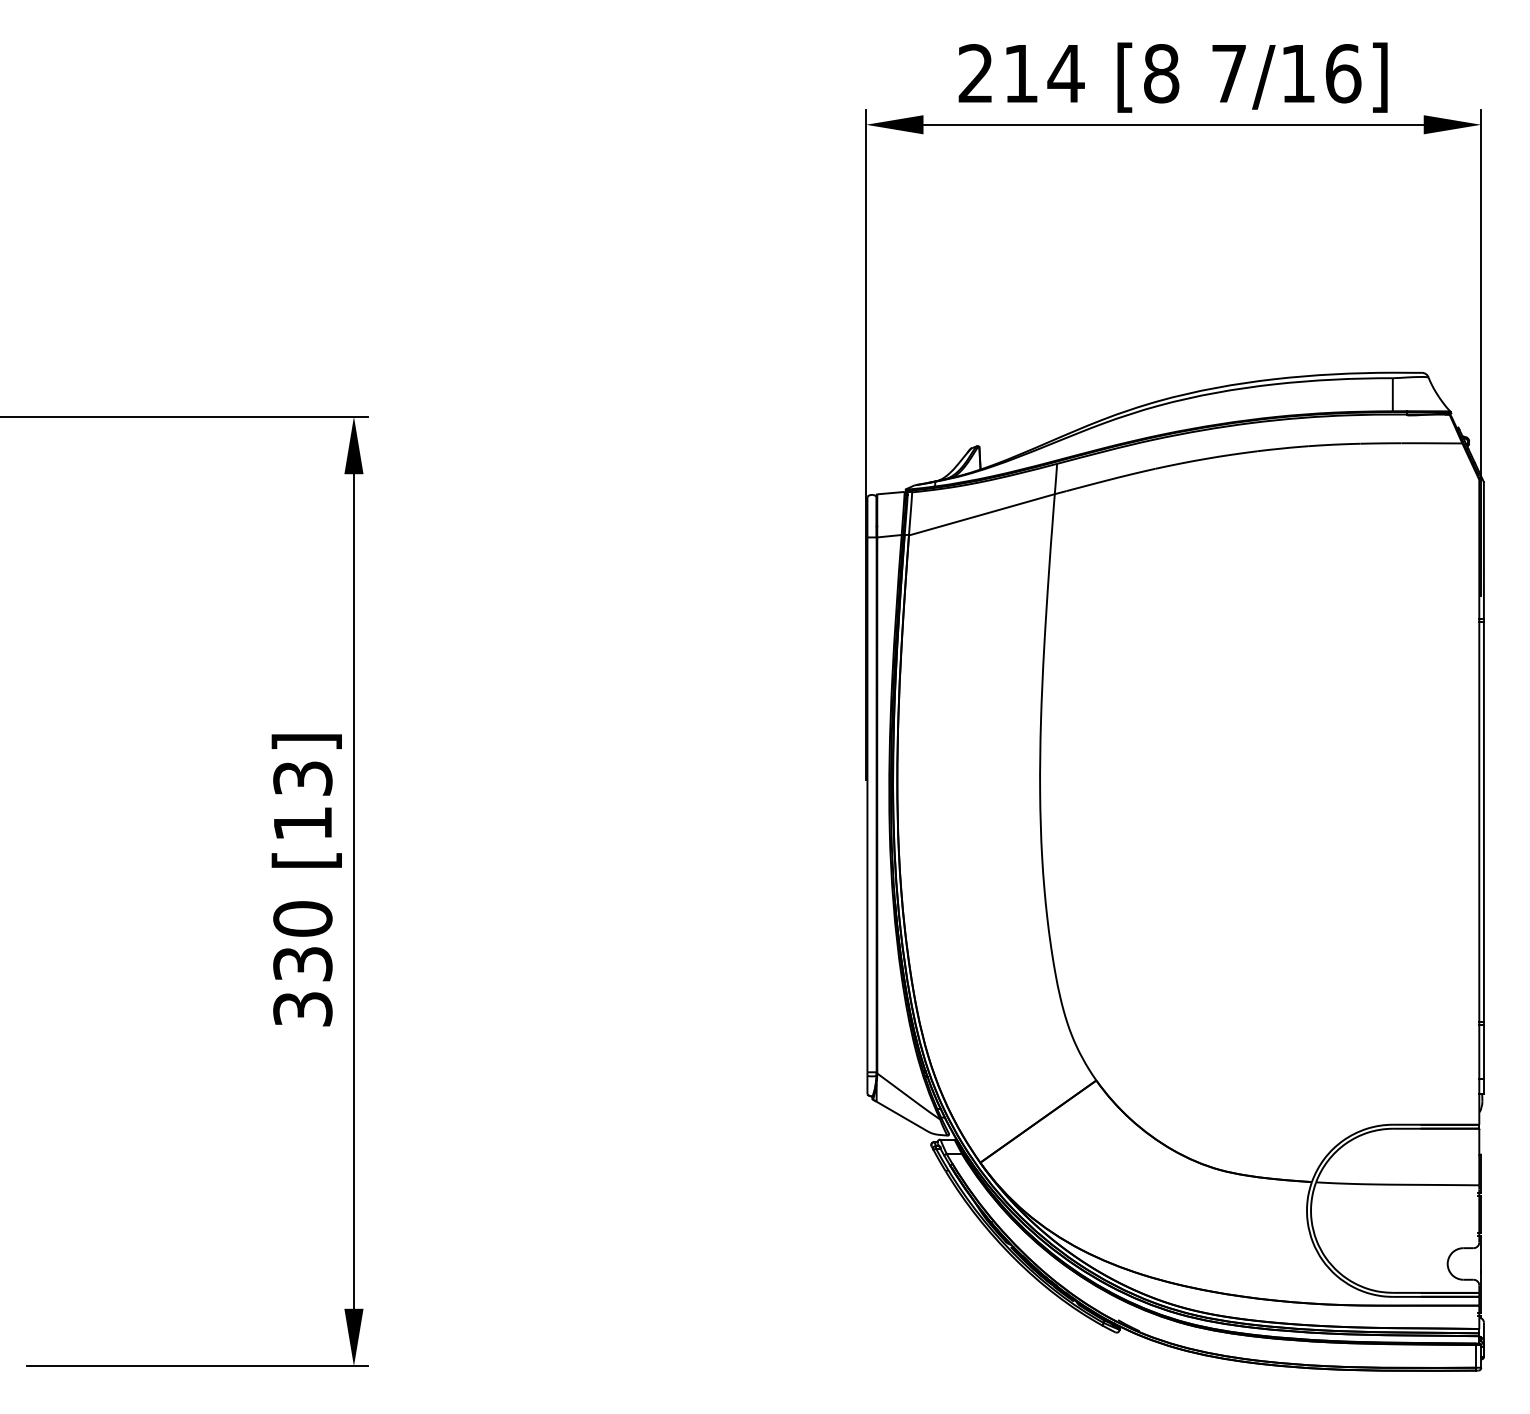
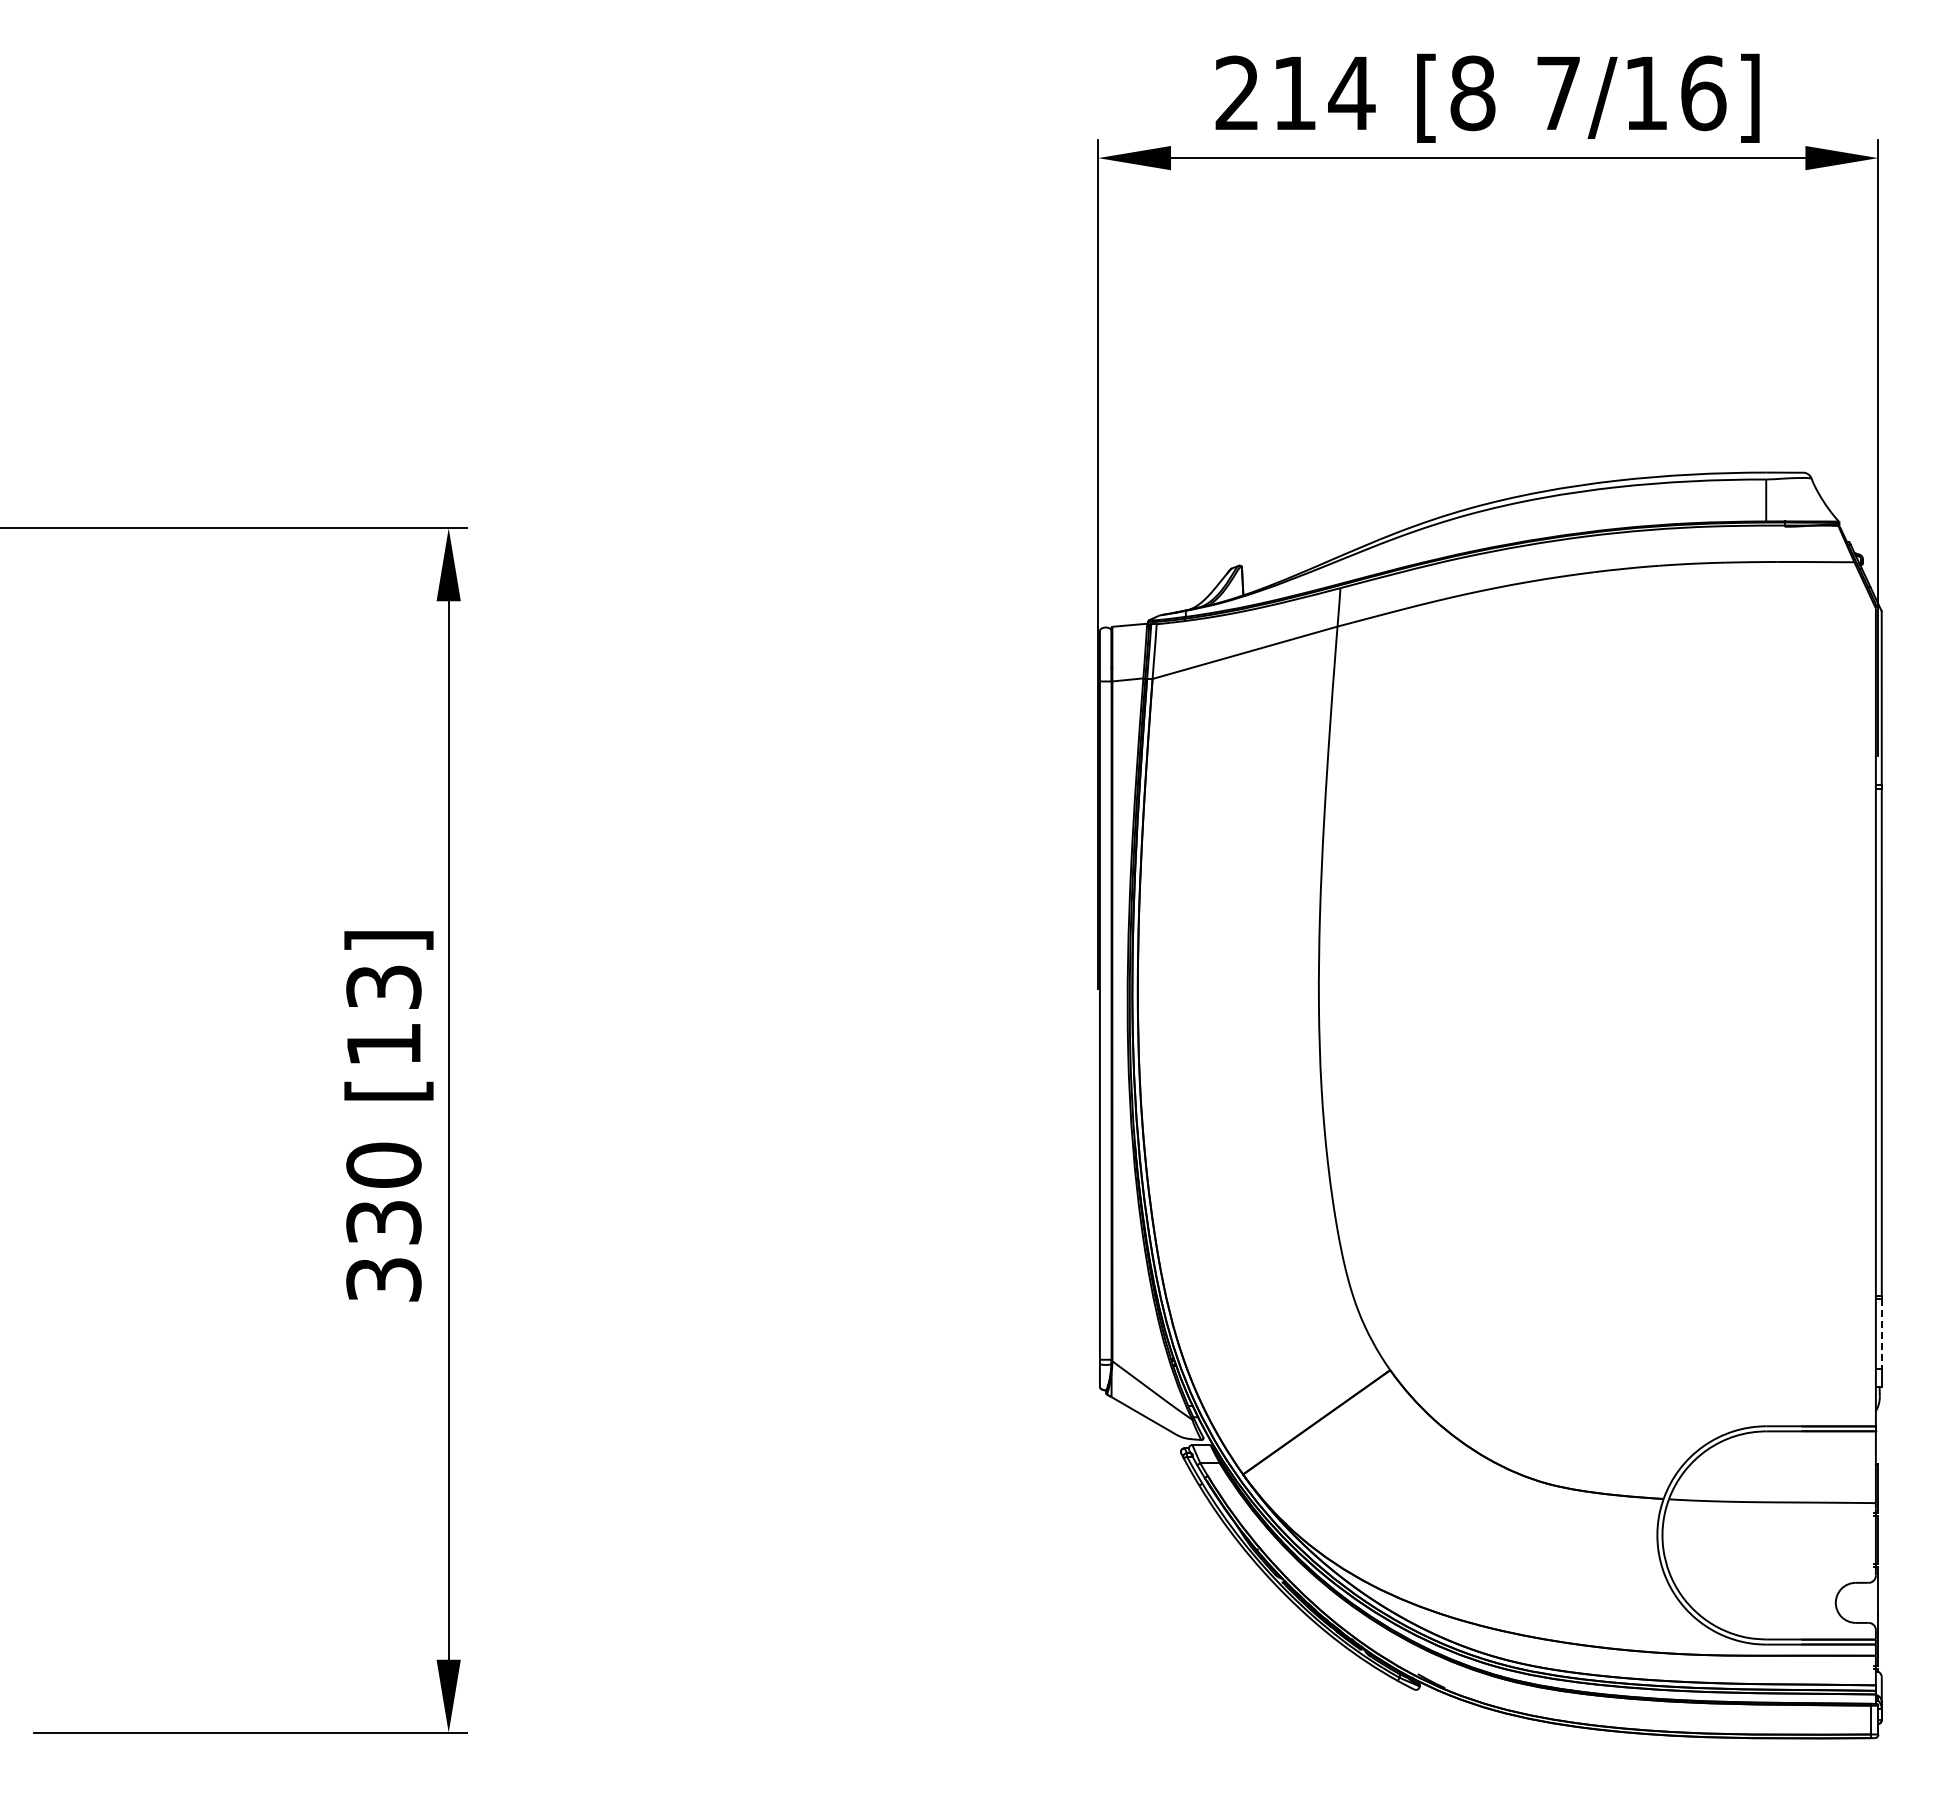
line: (1483, 1052) -> (1881, 1334), solid -> dashed

